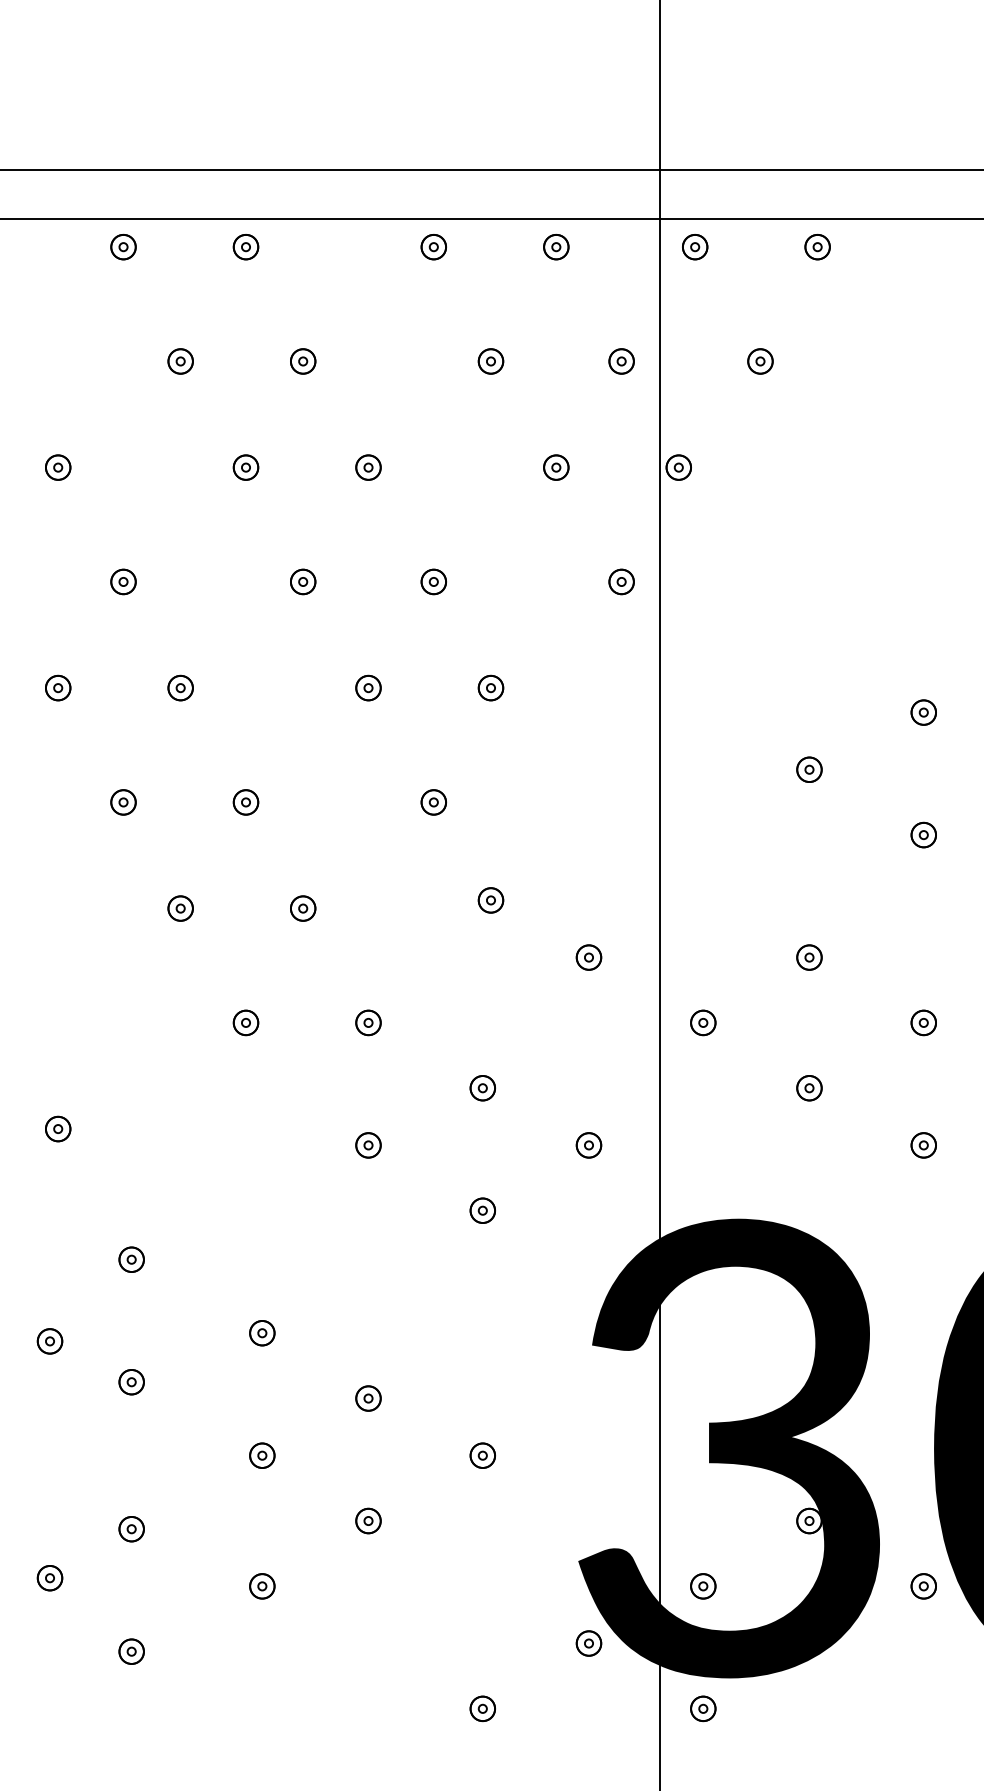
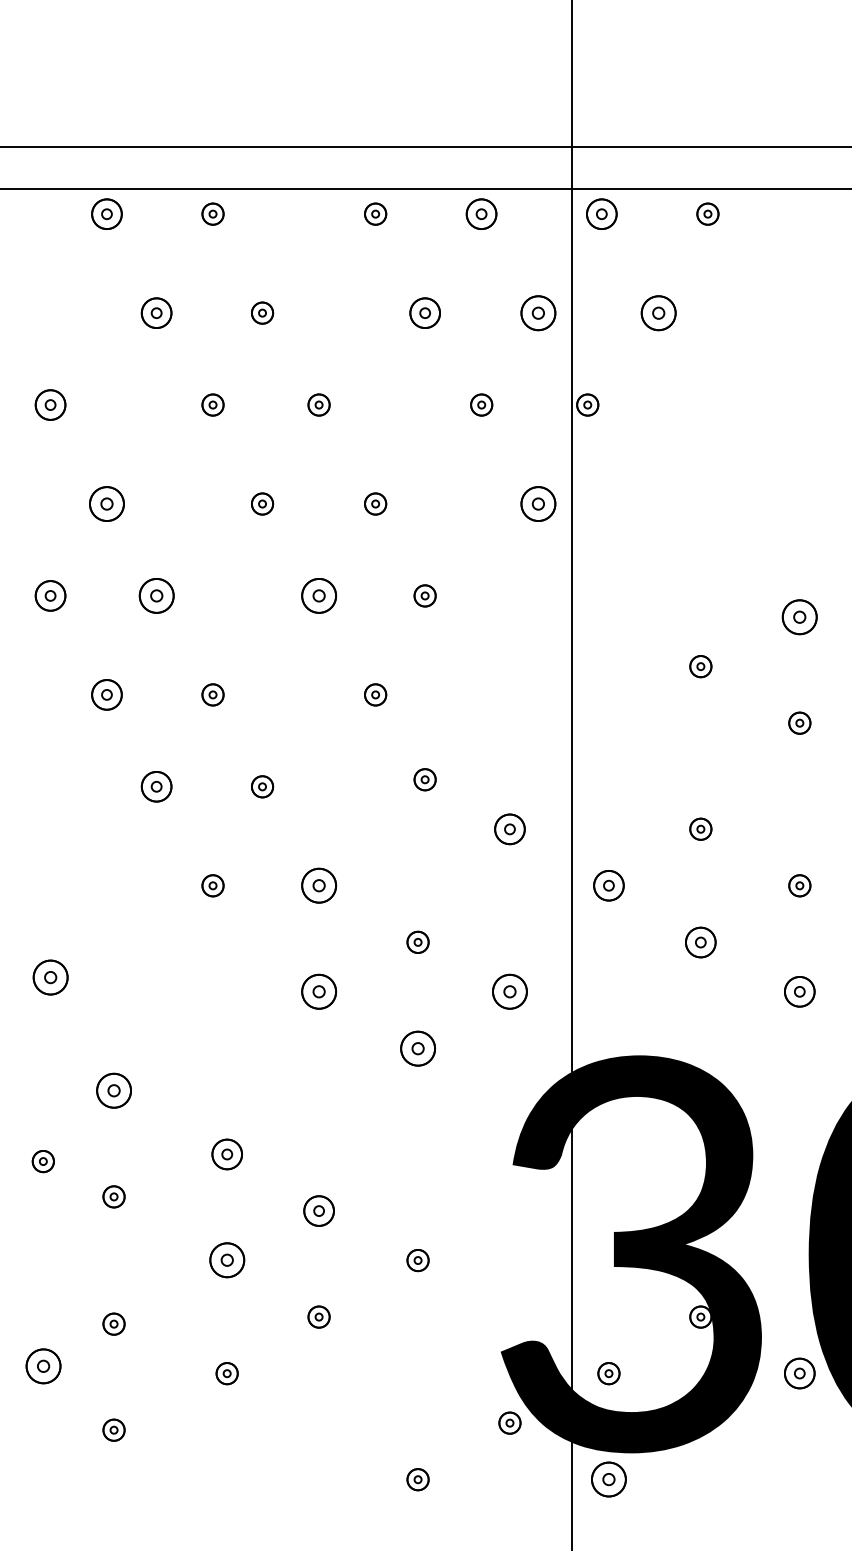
part: (122, 246) -> (106, 213), size x1.4
part: (556, 246) -> (481, 213), size x1.4
part: (694, 246) -> (601, 213), size x1.4
part: (179, 360) -> (155, 312), size x1.4
part: (490, 360) -> (424, 312), size x1.4
part: (620, 360) -> (537, 312), size x1.6
part: (759, 360) -> (657, 312), size x1.6
part: (57, 466) -> (49, 404), size x1.4
part: (122, 581) -> (106, 503), size x1.6
part: (620, 581) -> (537, 503), size x1.6
part: (57, 687) -> (49, 595), size x1.4
part: (179, 687) -> (155, 595), size x1.6
part: (367, 687) -> (318, 595), size x1.6
part: (923, 711) -> (799, 616), size x1.6
part: (122, 801) -> (106, 694), size x1.4
part: (179, 908) -> (155, 786), size x1.4
part: (588, 956) -> (509, 828), size x1.4
part: (367, 1022) -> (318, 885), size x1.6
part: (702, 1022) -> (608, 885), size x1.4
part: (809, 1087) -> (700, 941), size x1.4
part: (57, 1128) -> (49, 977), size x1.6
part: (367, 1144) -> (318, 991), size x1.6
part: (588, 1144) -> (509, 991), size x1.6
part: (923, 1144) -> (799, 991), size x1.4
part: (482, 1209) -> (417, 1047), size x1.6
part: (131, 1259) -> (113, 1090), size x1.6
part: (261, 1333) -> (226, 1154), size x1.4
part: (367, 1397) -> (318, 1210), size x1.4
part: (261, 1455) -> (226, 1260), size x1.6
part: (49, 1578) -> (42, 1366), size x1.6
part: (923, 1586) -> (799, 1373), size x1.4
part: (702, 1708) -> (608, 1479), size x1.6

